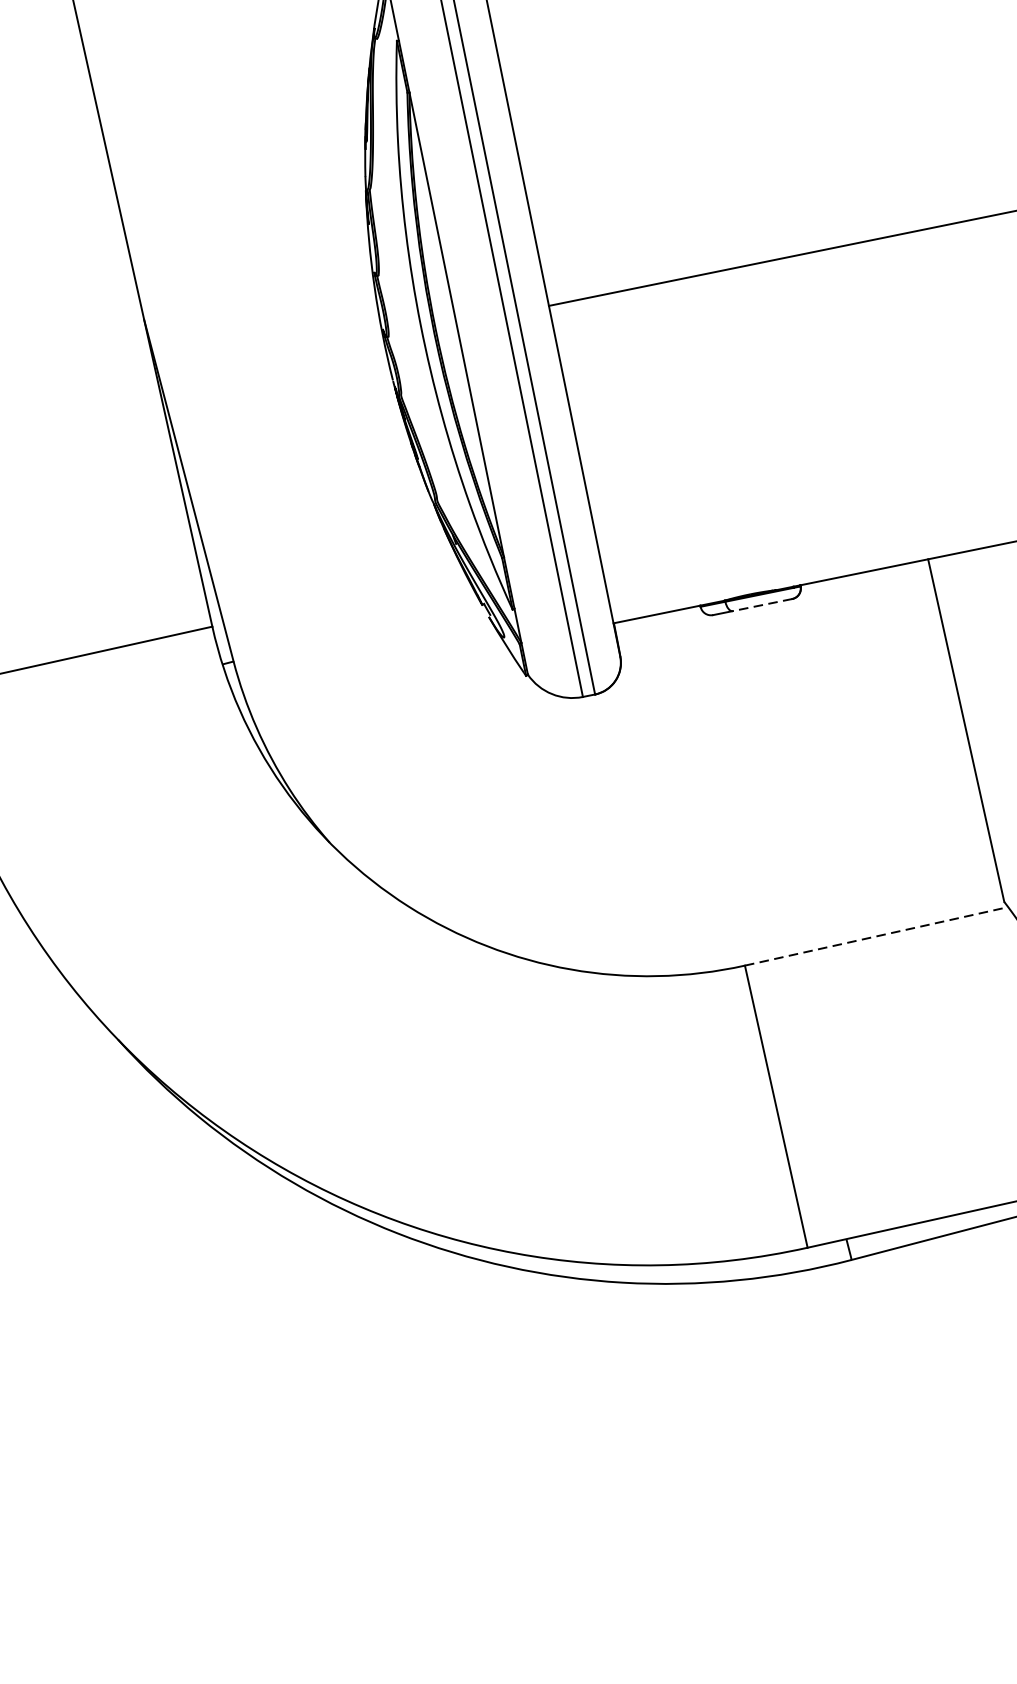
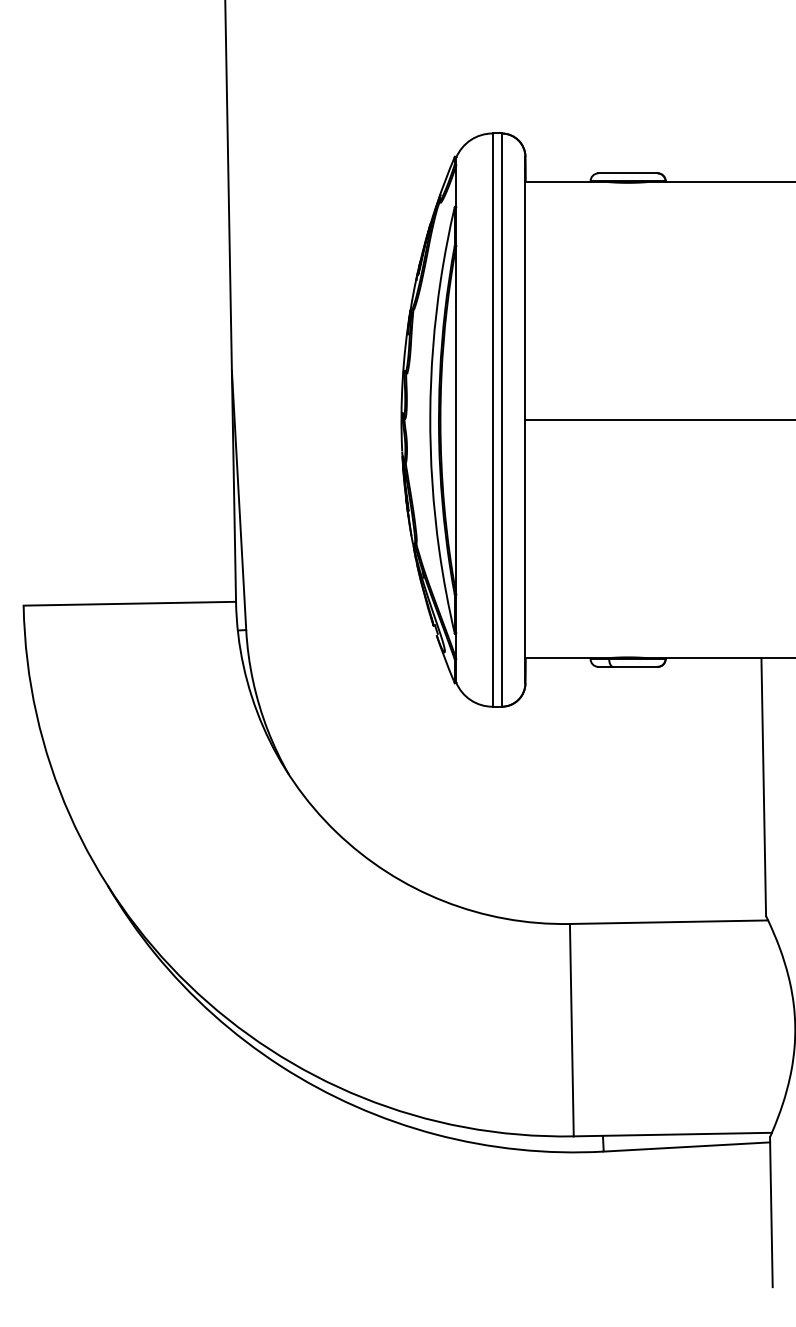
line: (761, 604) -> (634, 666), dashed -> solid
line: (877, 936) -> (669, 922), dashed -> solid

